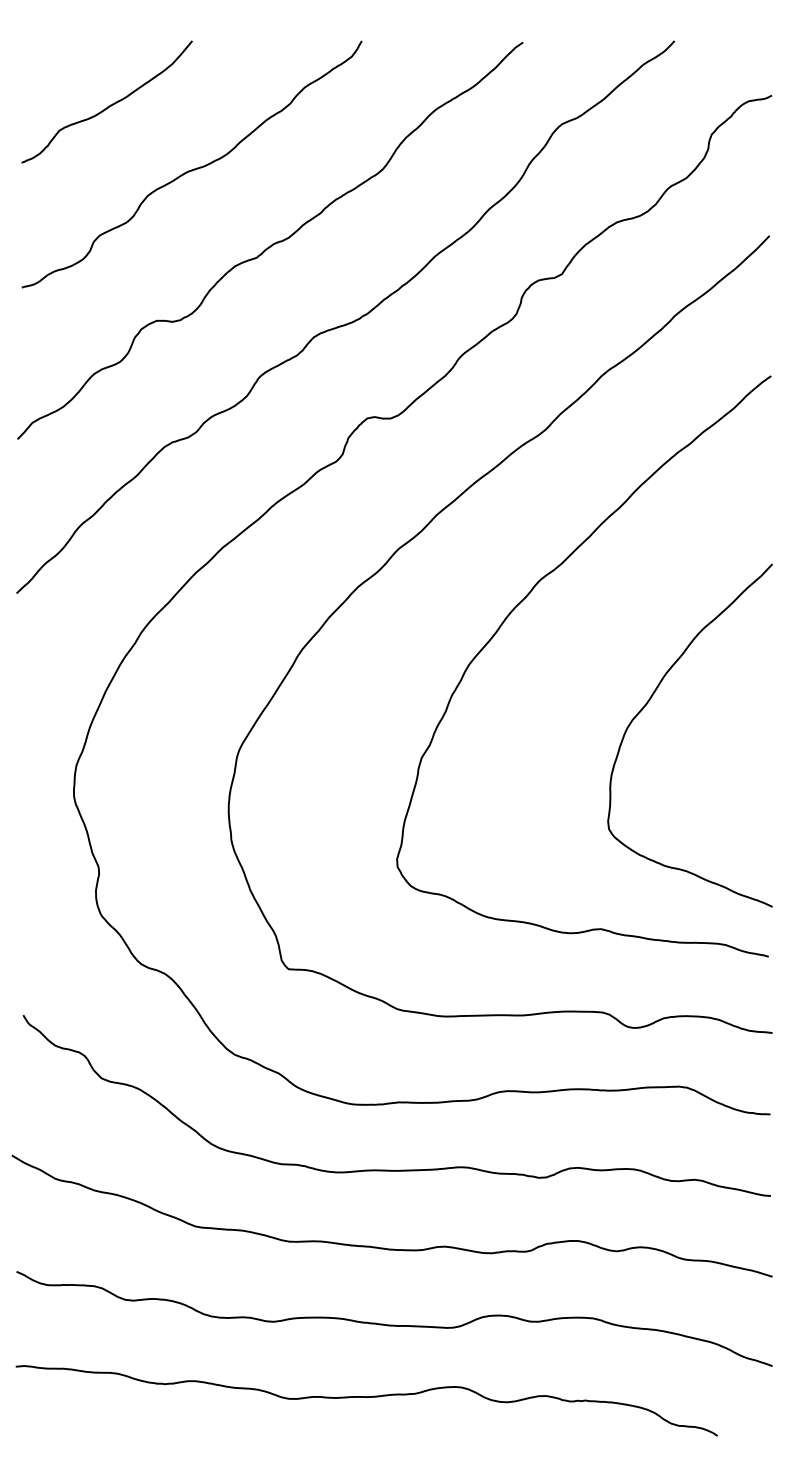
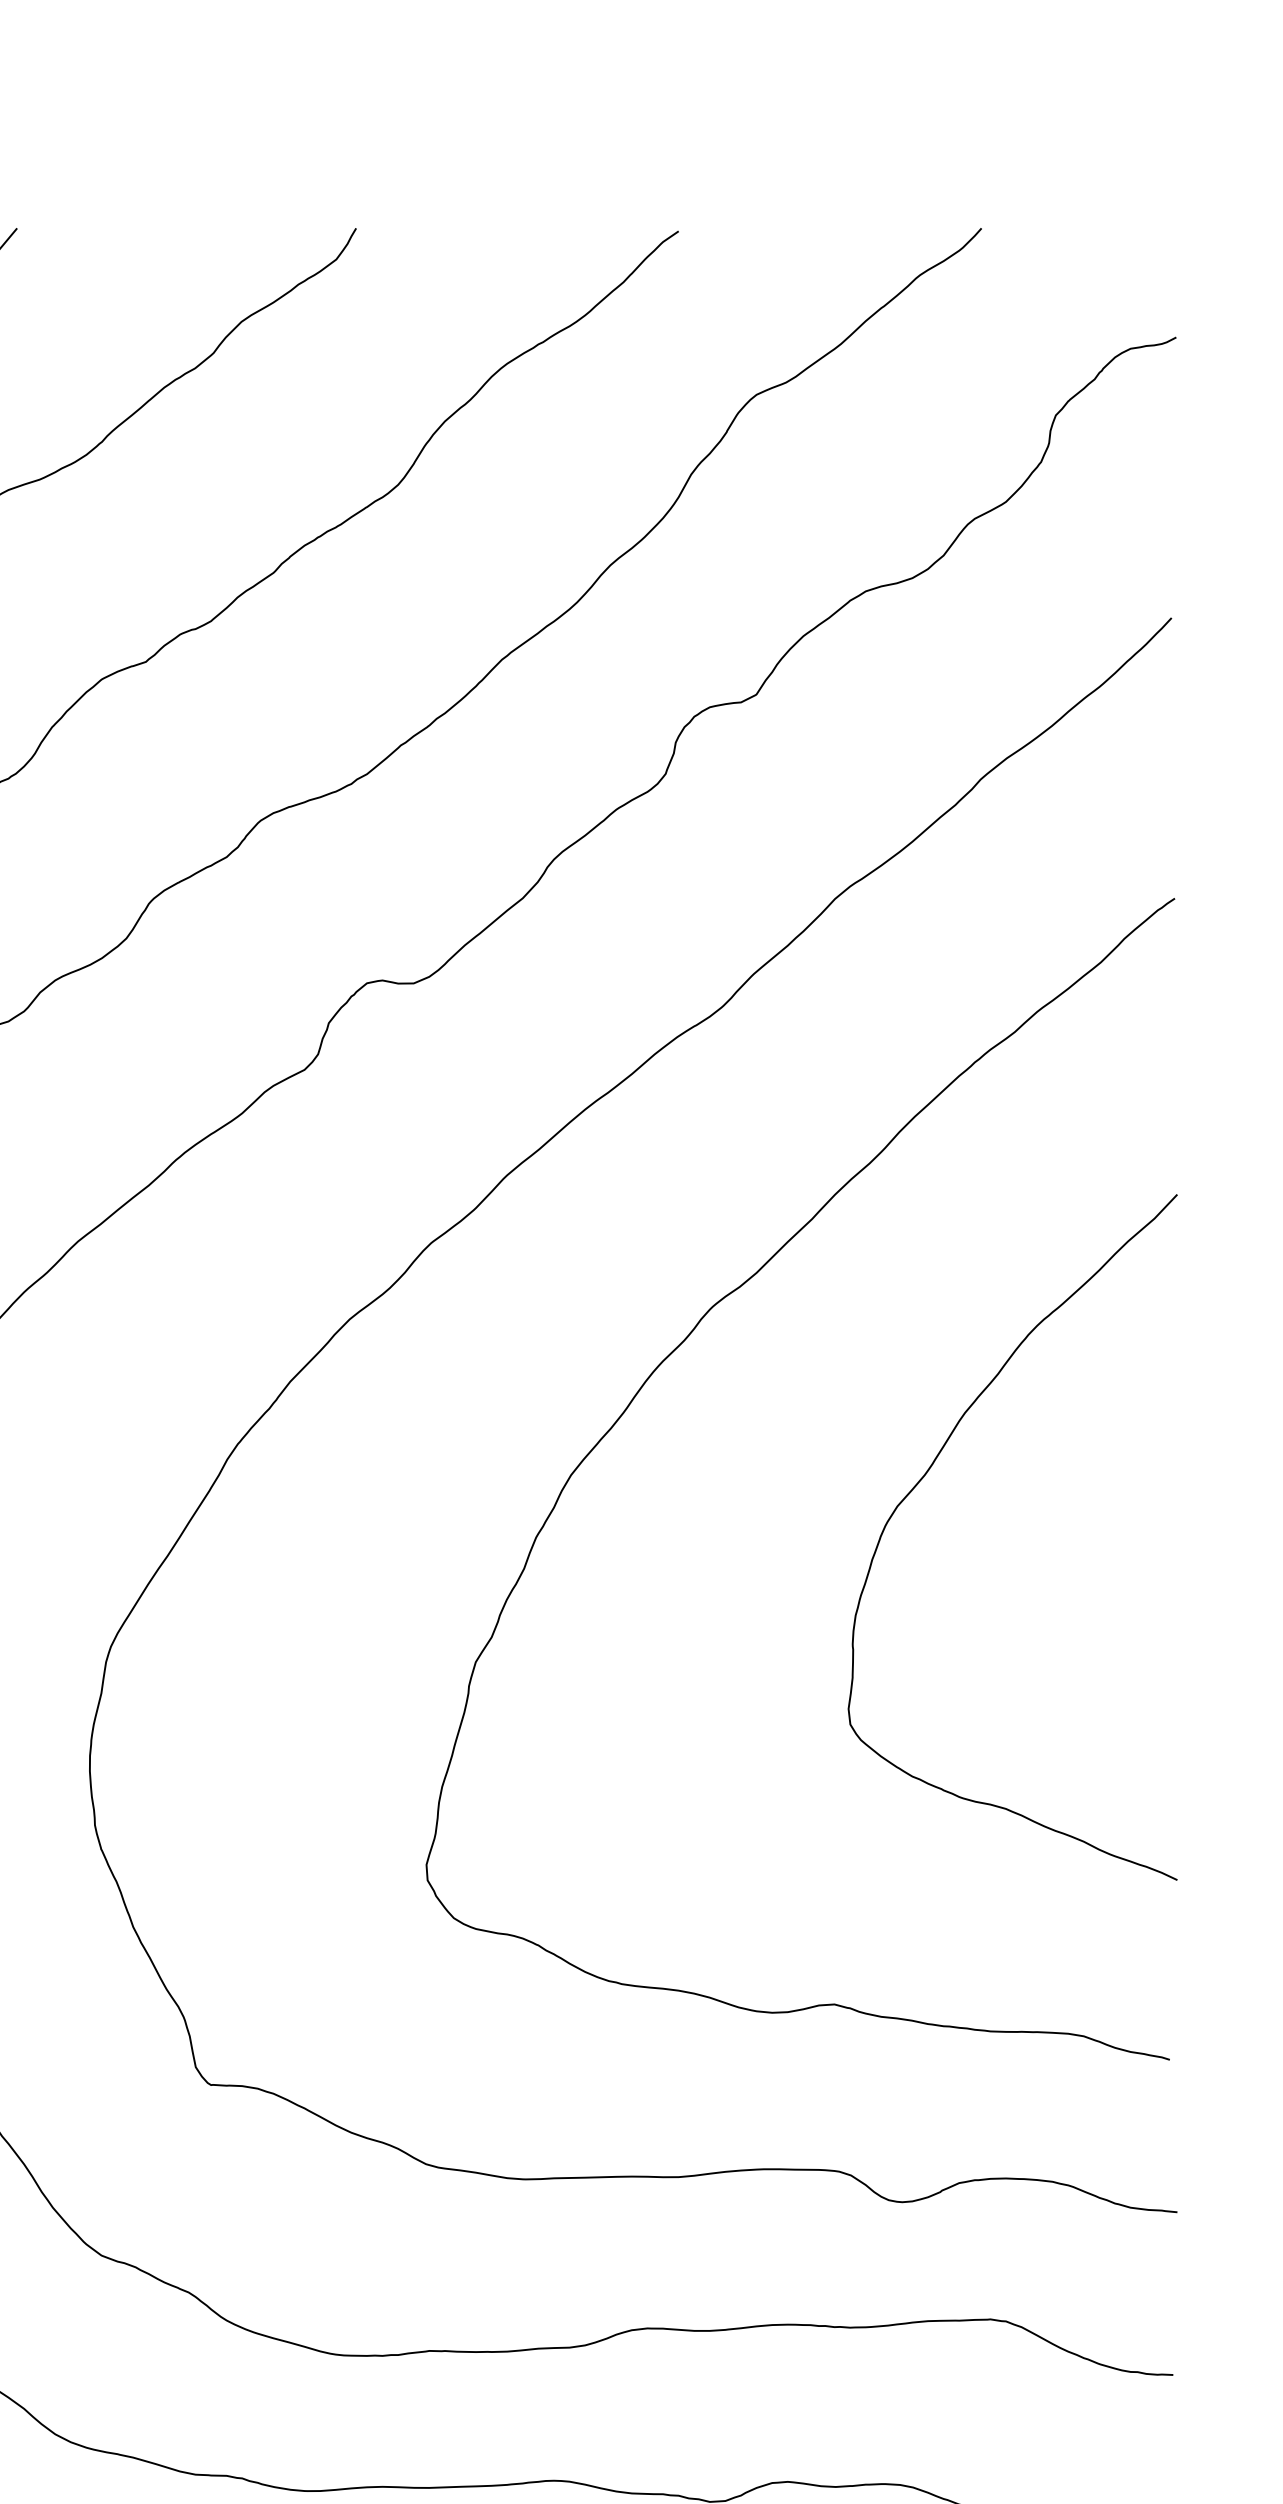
curve: (648, 703) -> (929, 1473), moved

